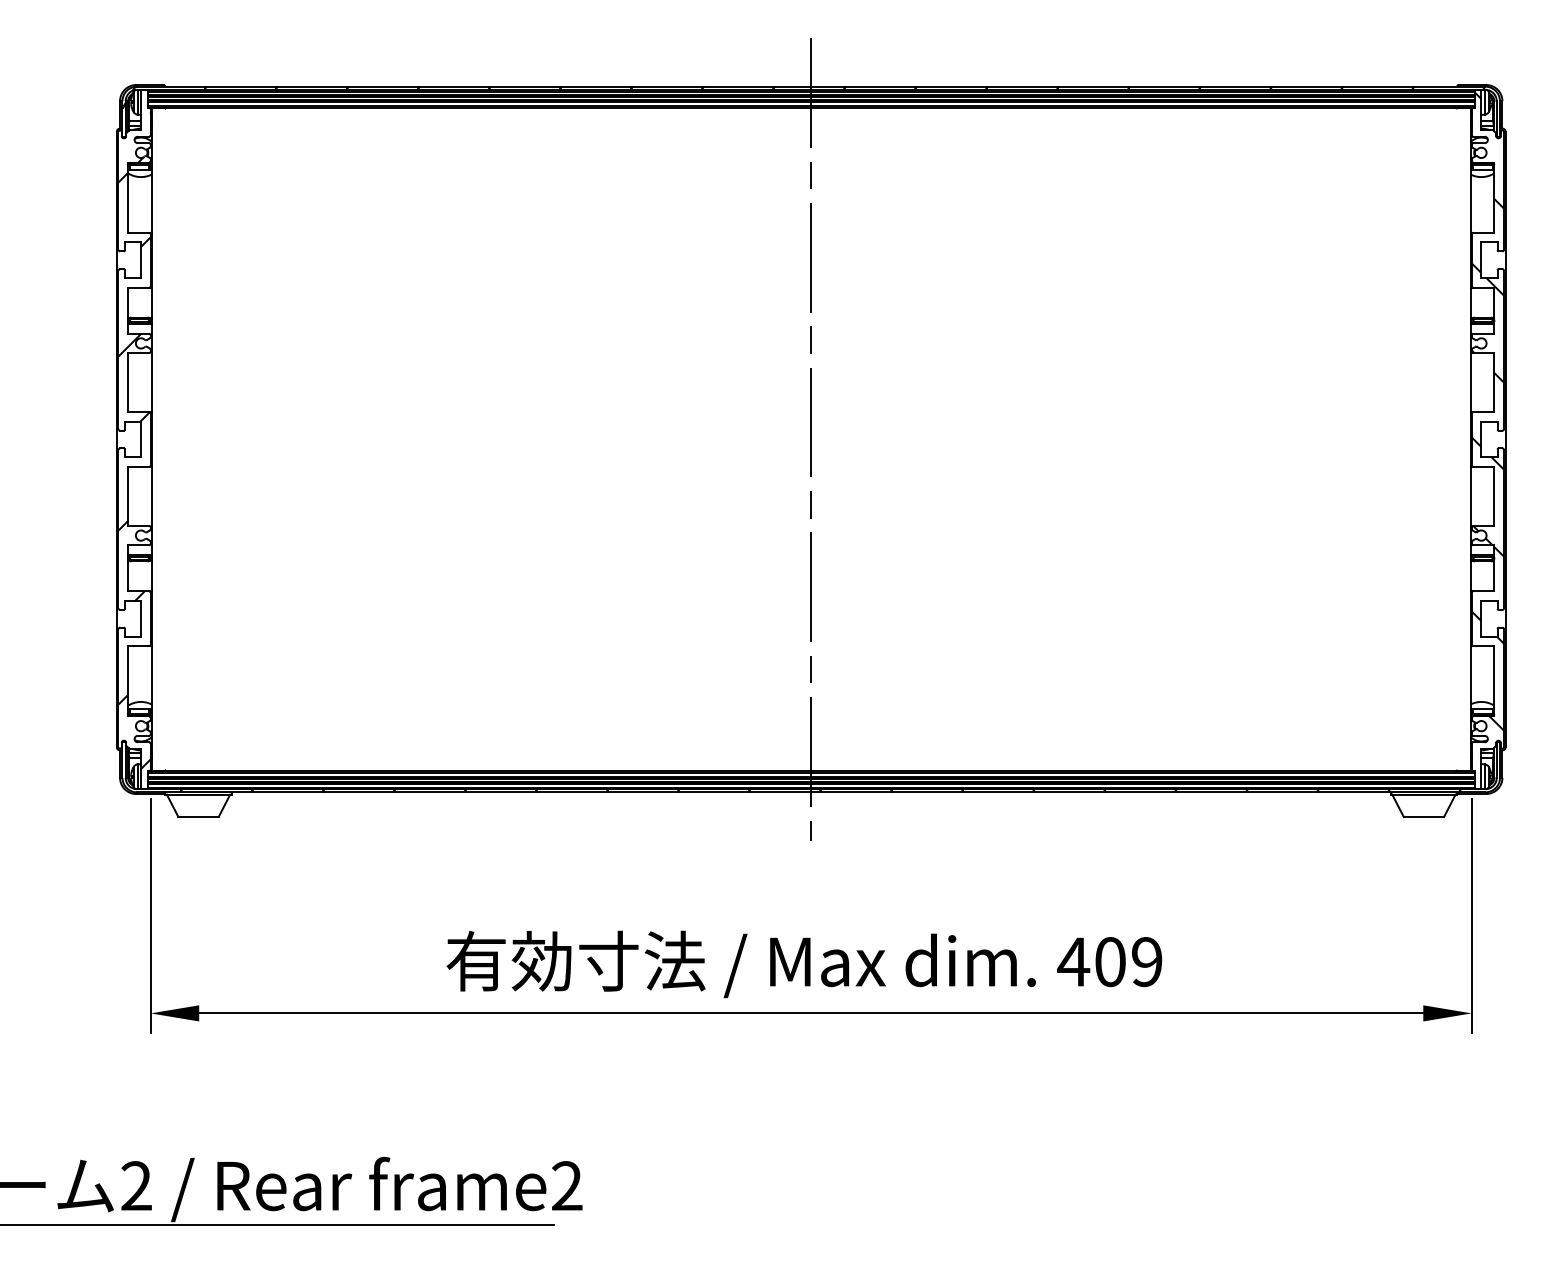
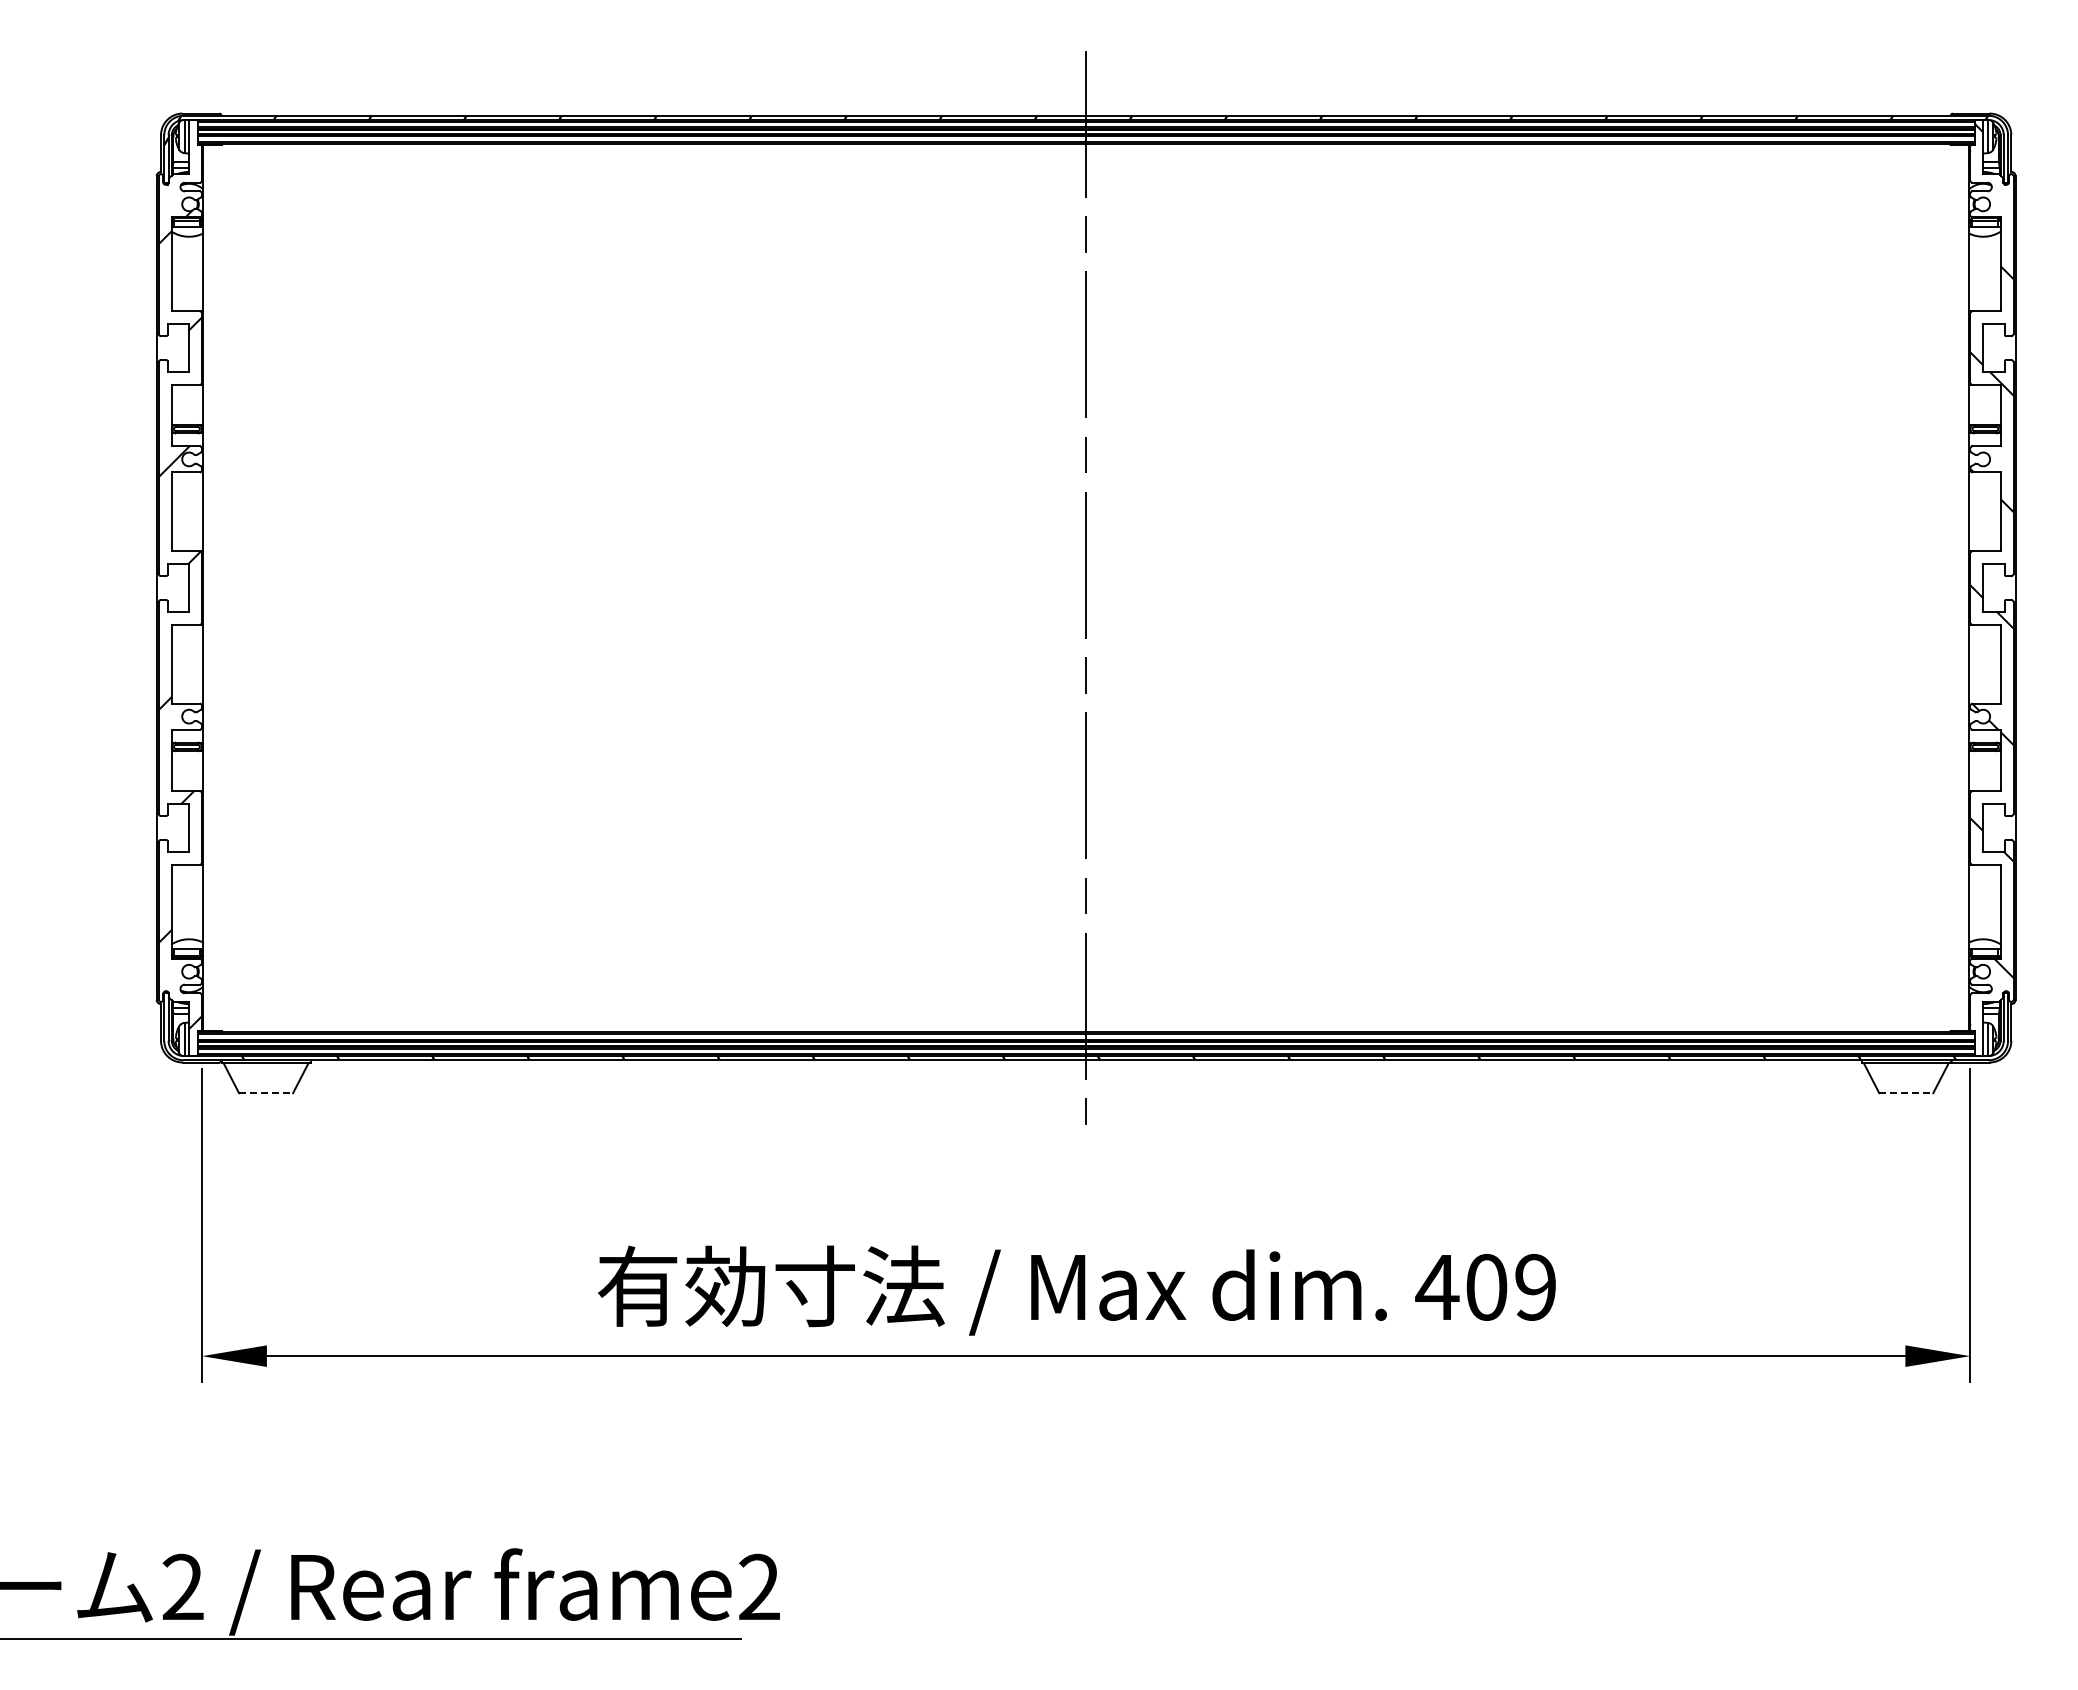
line: (198, 817) -> (266, 1093), solid -> dashed
line: (1424, 817) -> (1906, 1093), solid -> dashed

